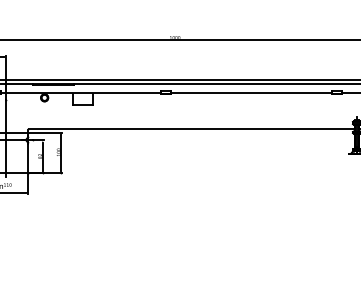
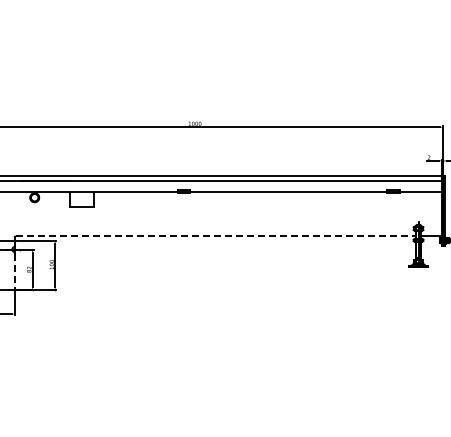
line: (192, 129) -> (216, 236), solid -> dashed
line: (28, 158) -> (14, 272), solid -> dashed

